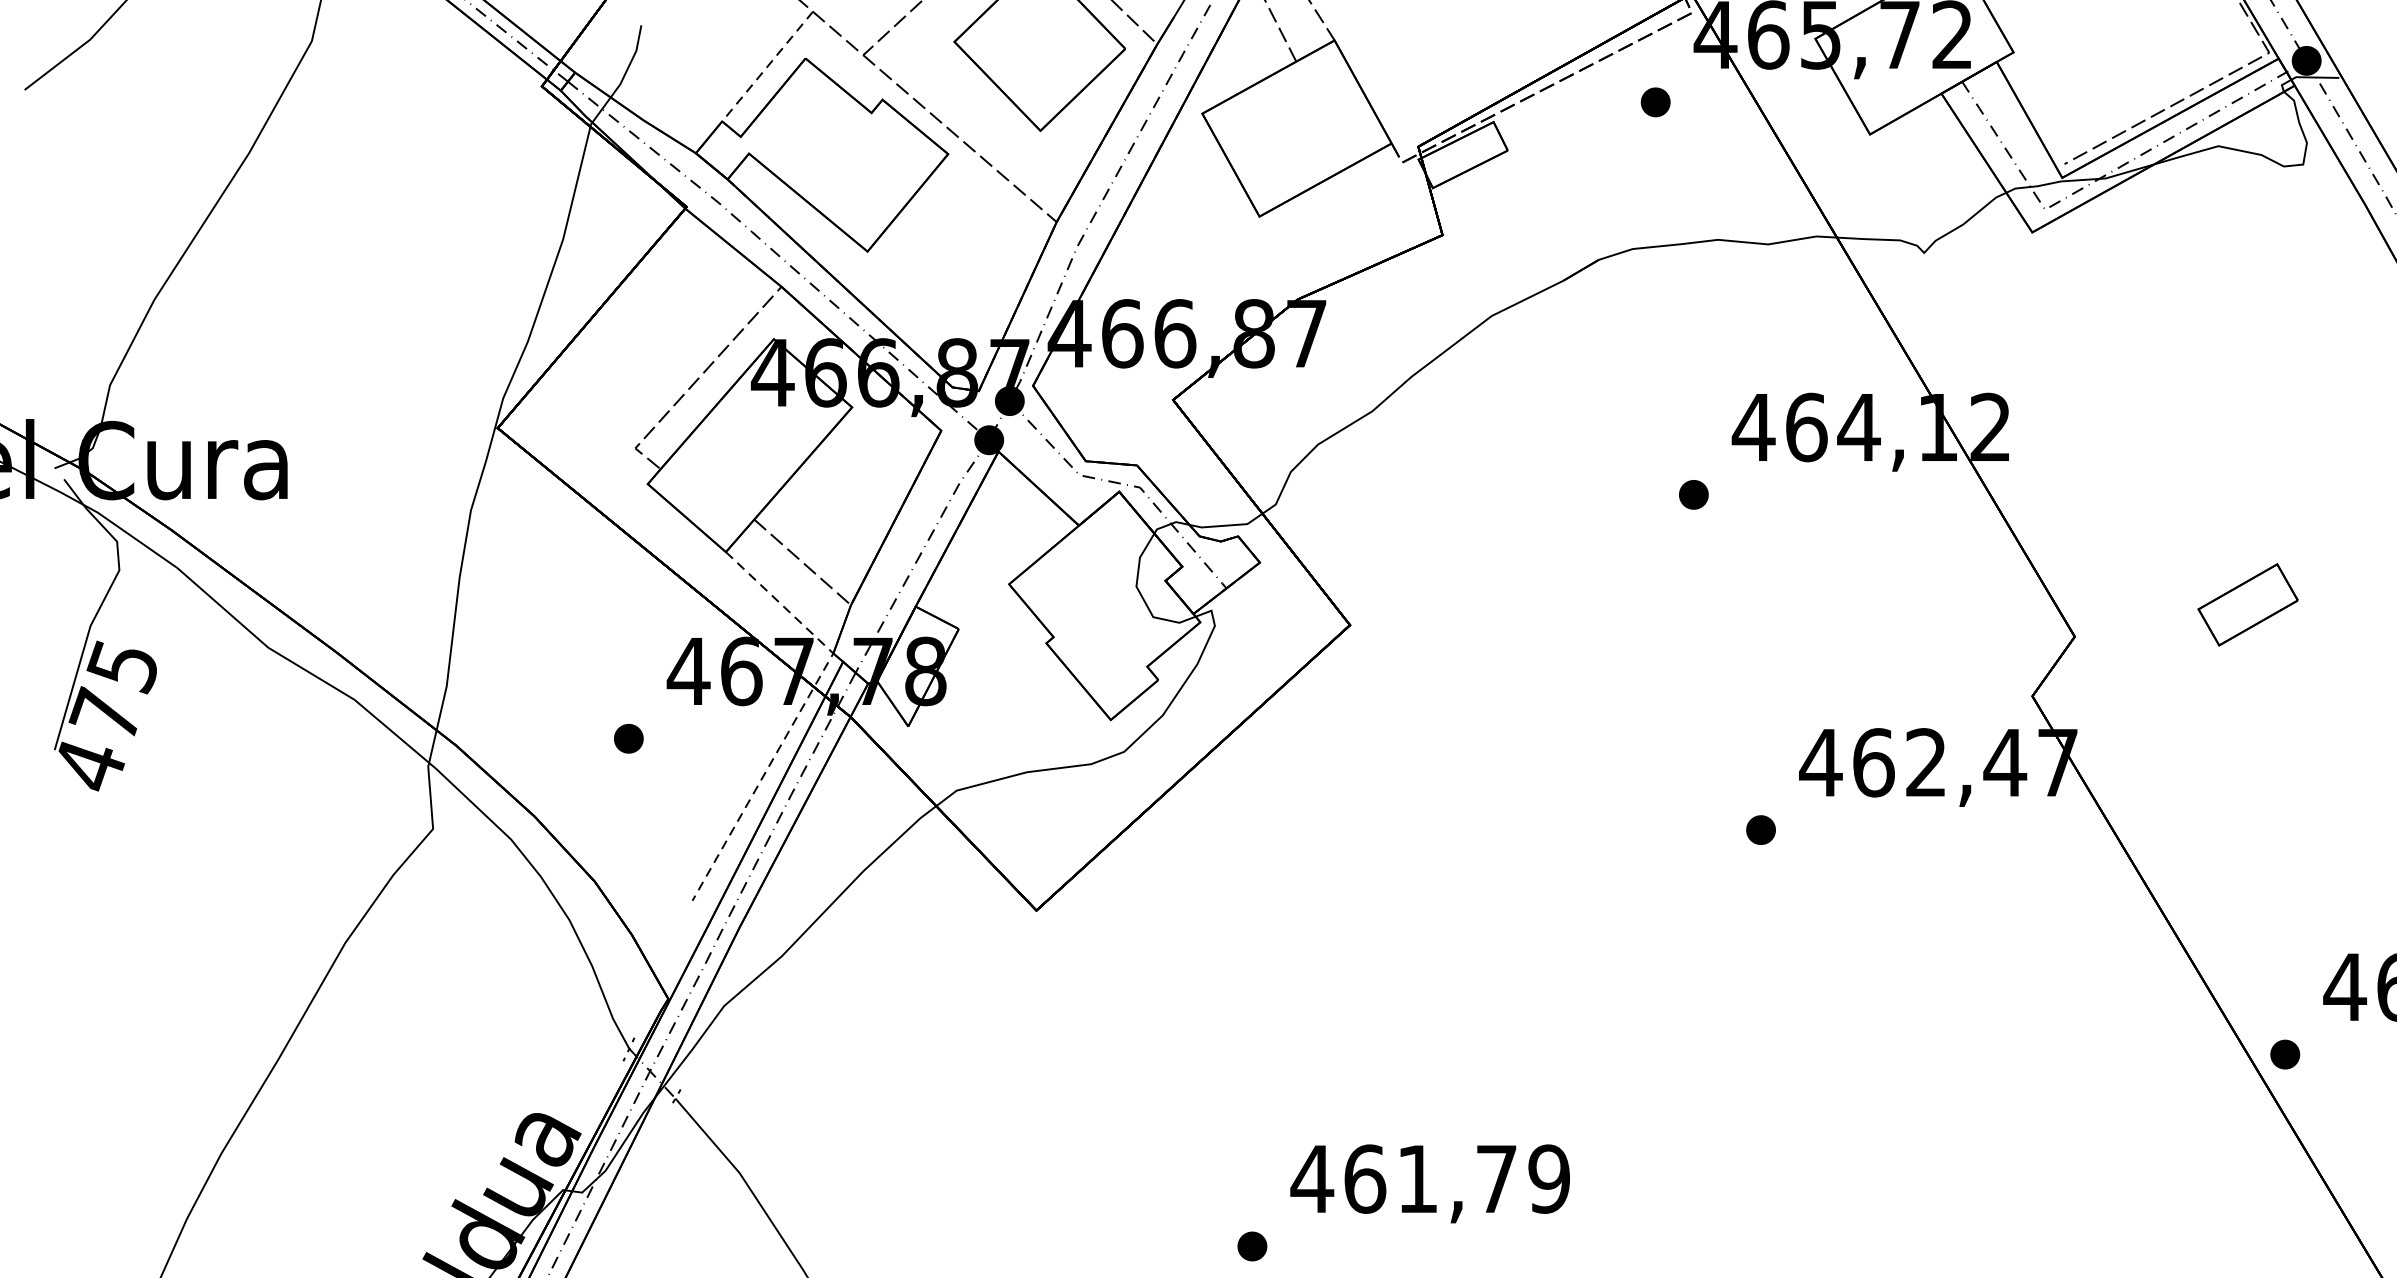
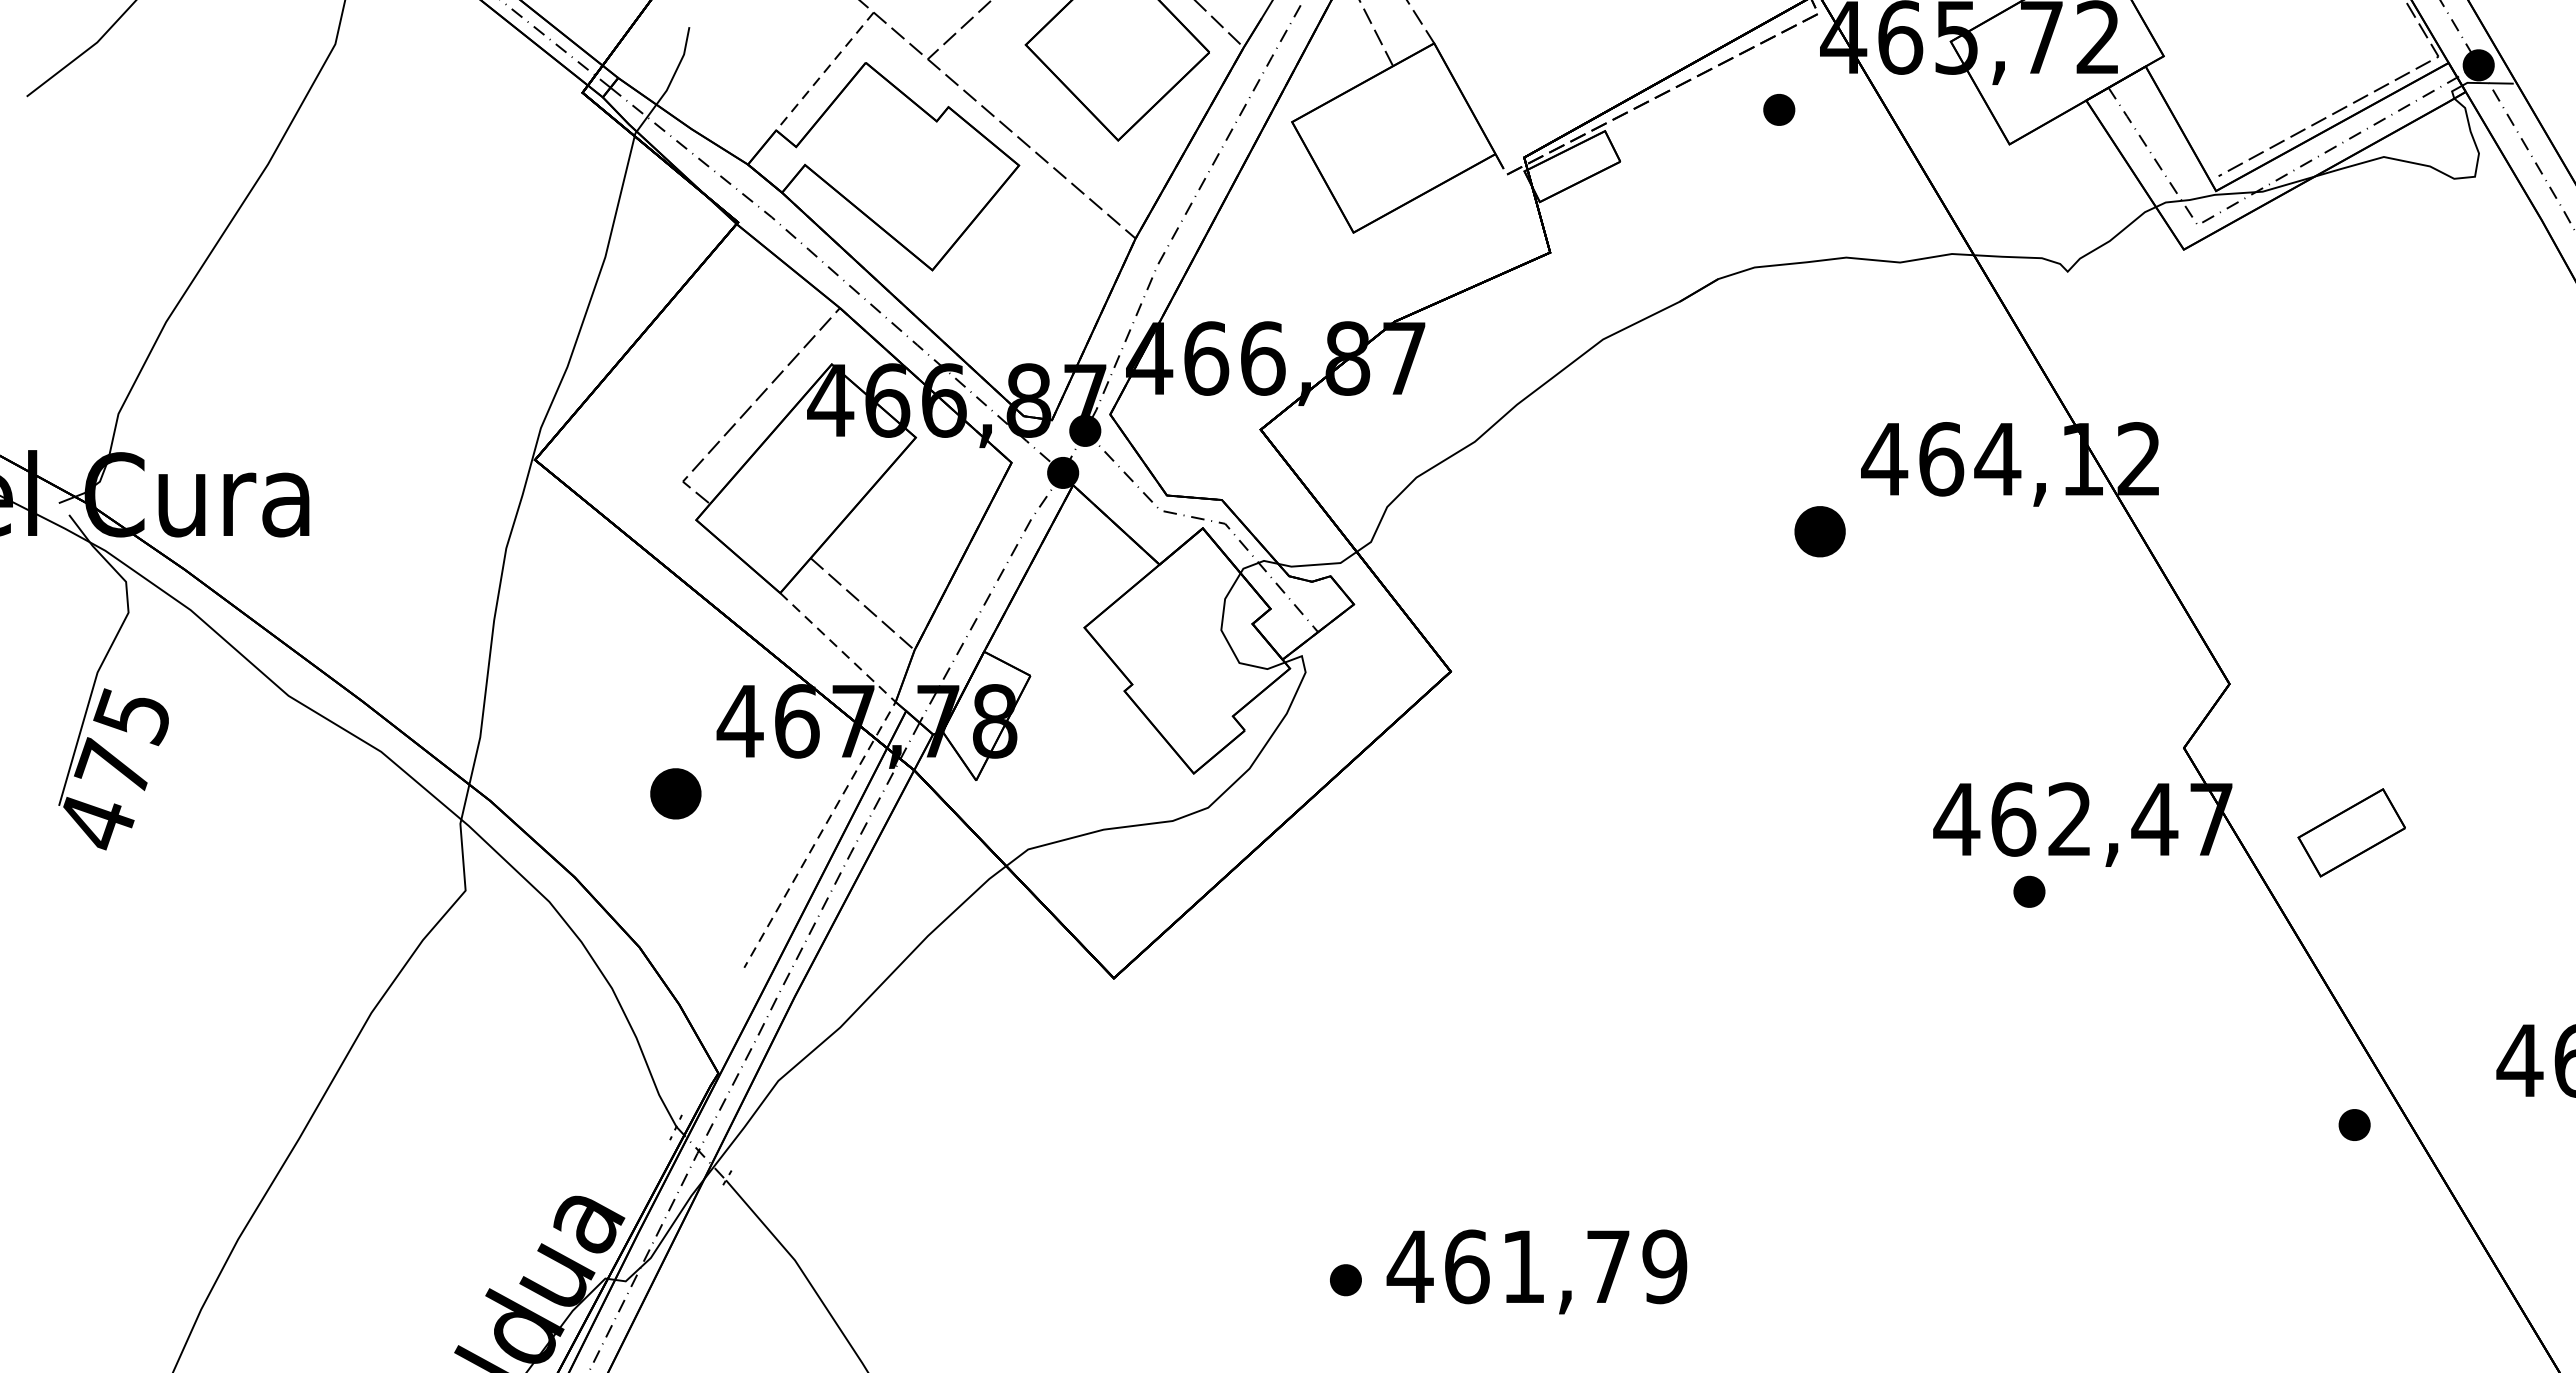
part: (1694, 494) -> (1820, 531), size x1.6
part: (2247, 604) -> (2351, 832), moved
part: (628, 738) -> (675, 793), size x1.6
part: (1761, 829) -> (2029, 891), moved
part: (2285, 1054) -> (2354, 1124), moved
part: (1252, 1246) -> (1345, 1280), moved

